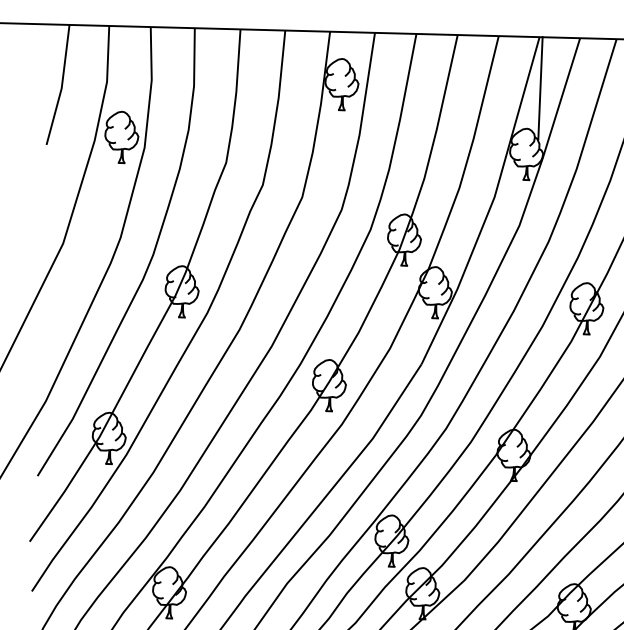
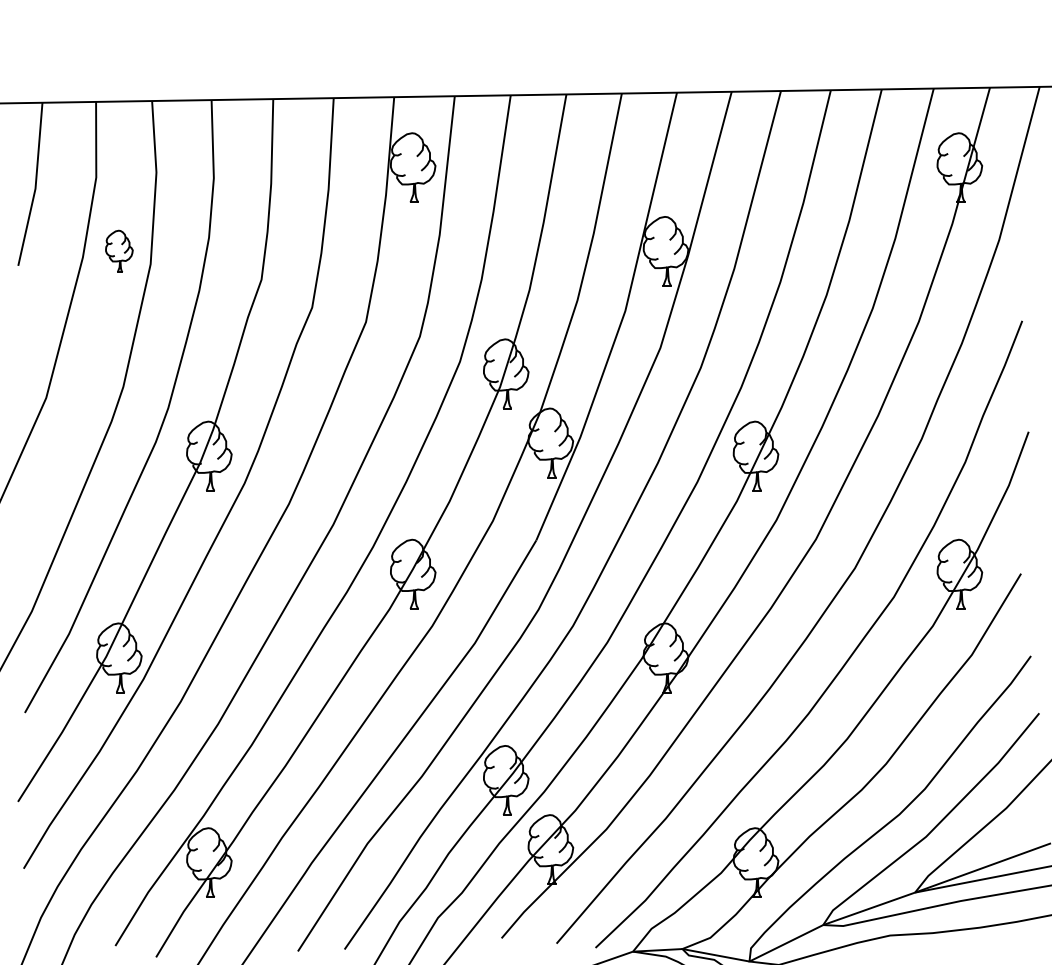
line: (540, 88) -> (681, 161), removed
part: (121, 137) -> (119, 251), size x0.6

